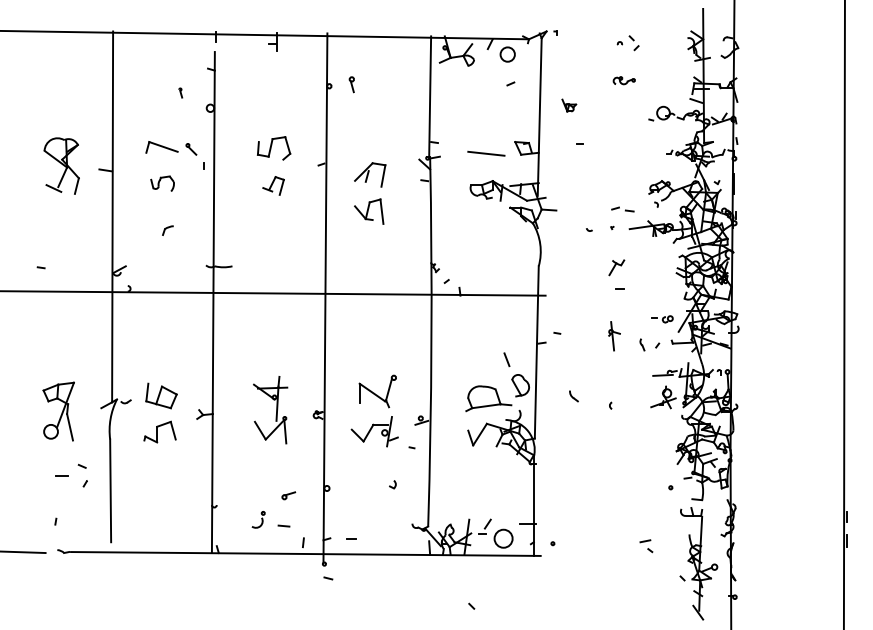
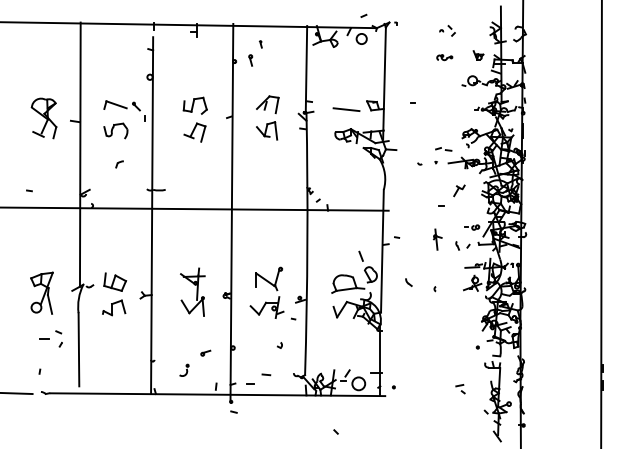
line: (510, 83) -> (363, 15), moved
part: (180, 93) -> (260, 44), moved
part: (569, 105) -> (478, 55), moved
part: (161, 183) -> (115, 130), size x1.43
part: (272, 185) -> (194, 132), size x1.43
part: (369, 192) -> (267, 117), moved
part: (616, 267) -> (459, 190), moved
line: (284, 525) -> (266, 374), moved

